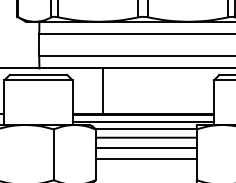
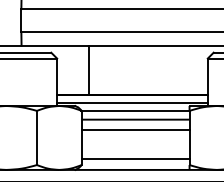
line: (145, 158) -> (134, 158), moved

